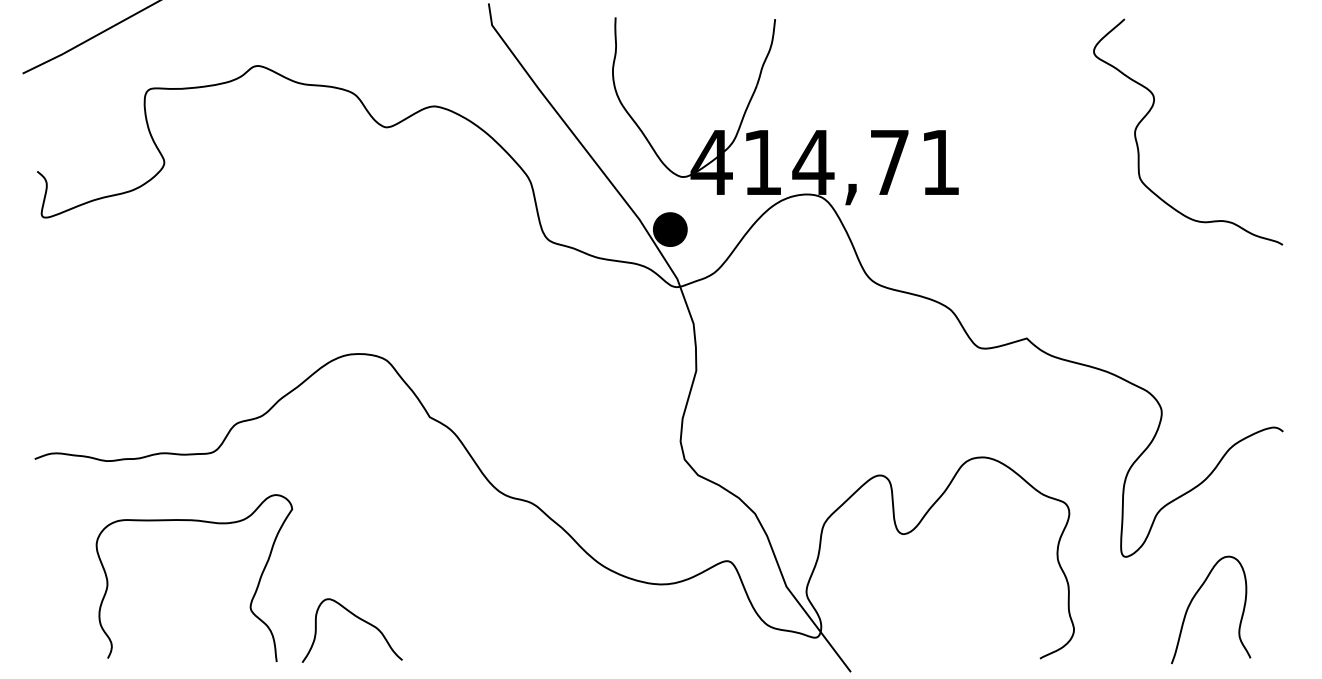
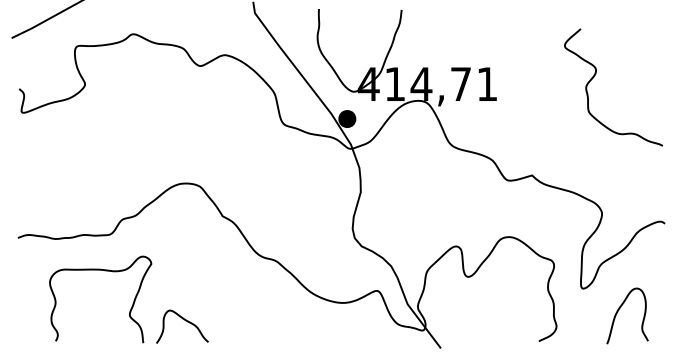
part: (1154, 107) -> (596, 74), moved

